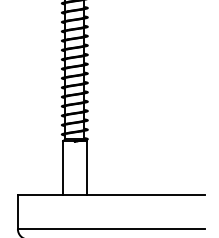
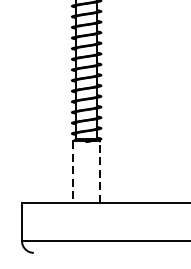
line: (63, 168) -> (73, 172), solid -> dashed
line: (86, 168) -> (99, 172), solid -> dashed

